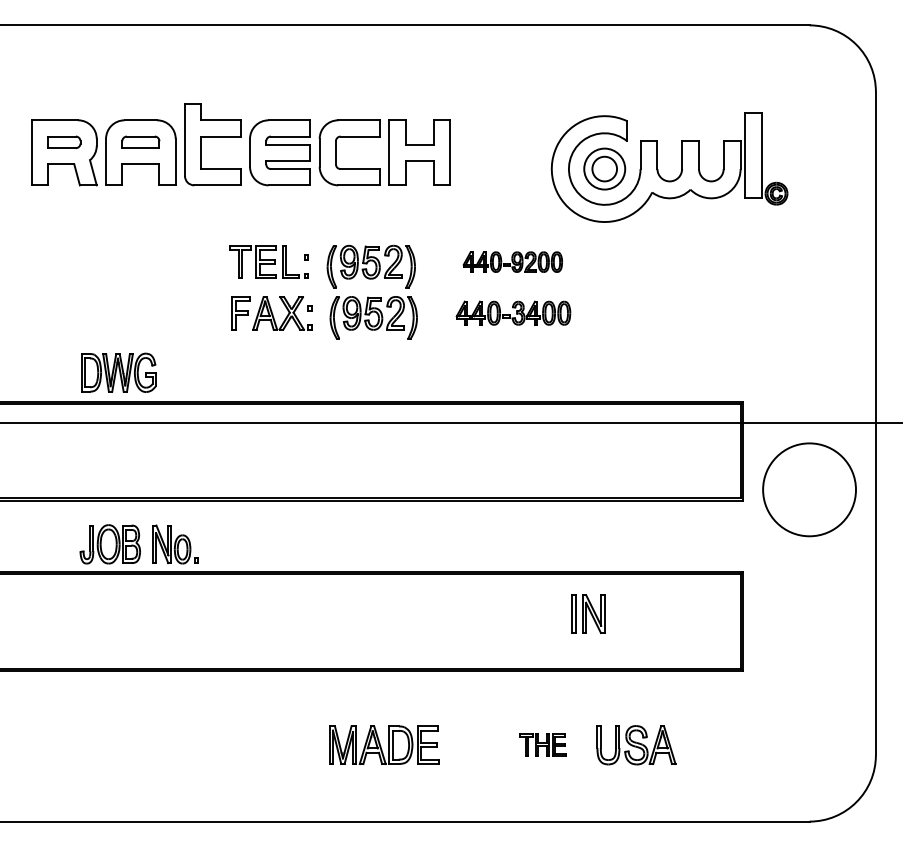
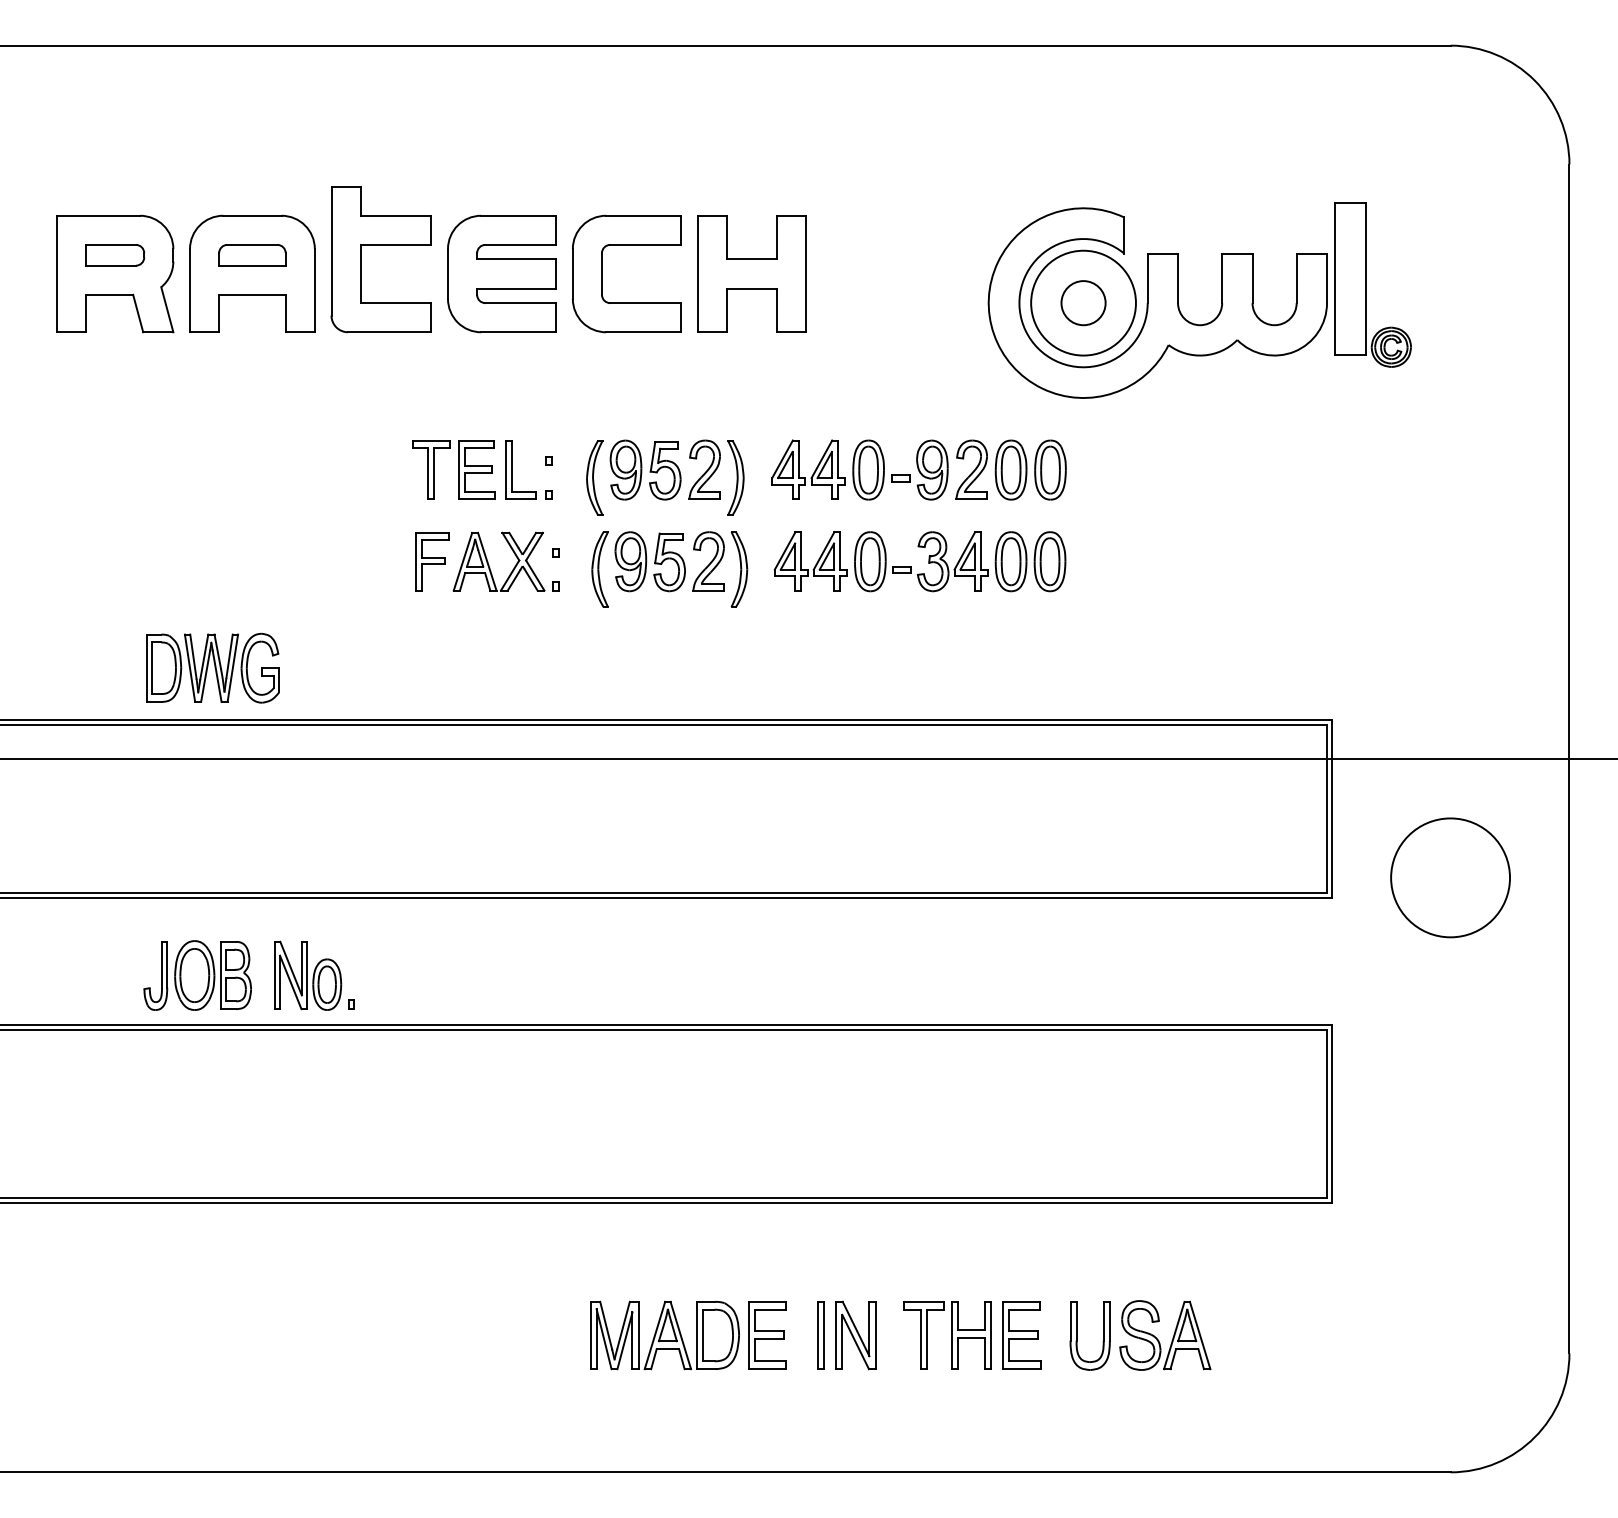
circle: (604, 168) -> (1083, 302), size x1.43
part: (512, 261) -> (918, 468), size x1.67
part: (513, 312) -> (920, 560), size x1.43
circle: (809, 489) -> (1450, 877), size x0.71
part: (588, 614) -> (846, 1335), moved
part: (542, 744) -> (972, 1334), size x1.67

